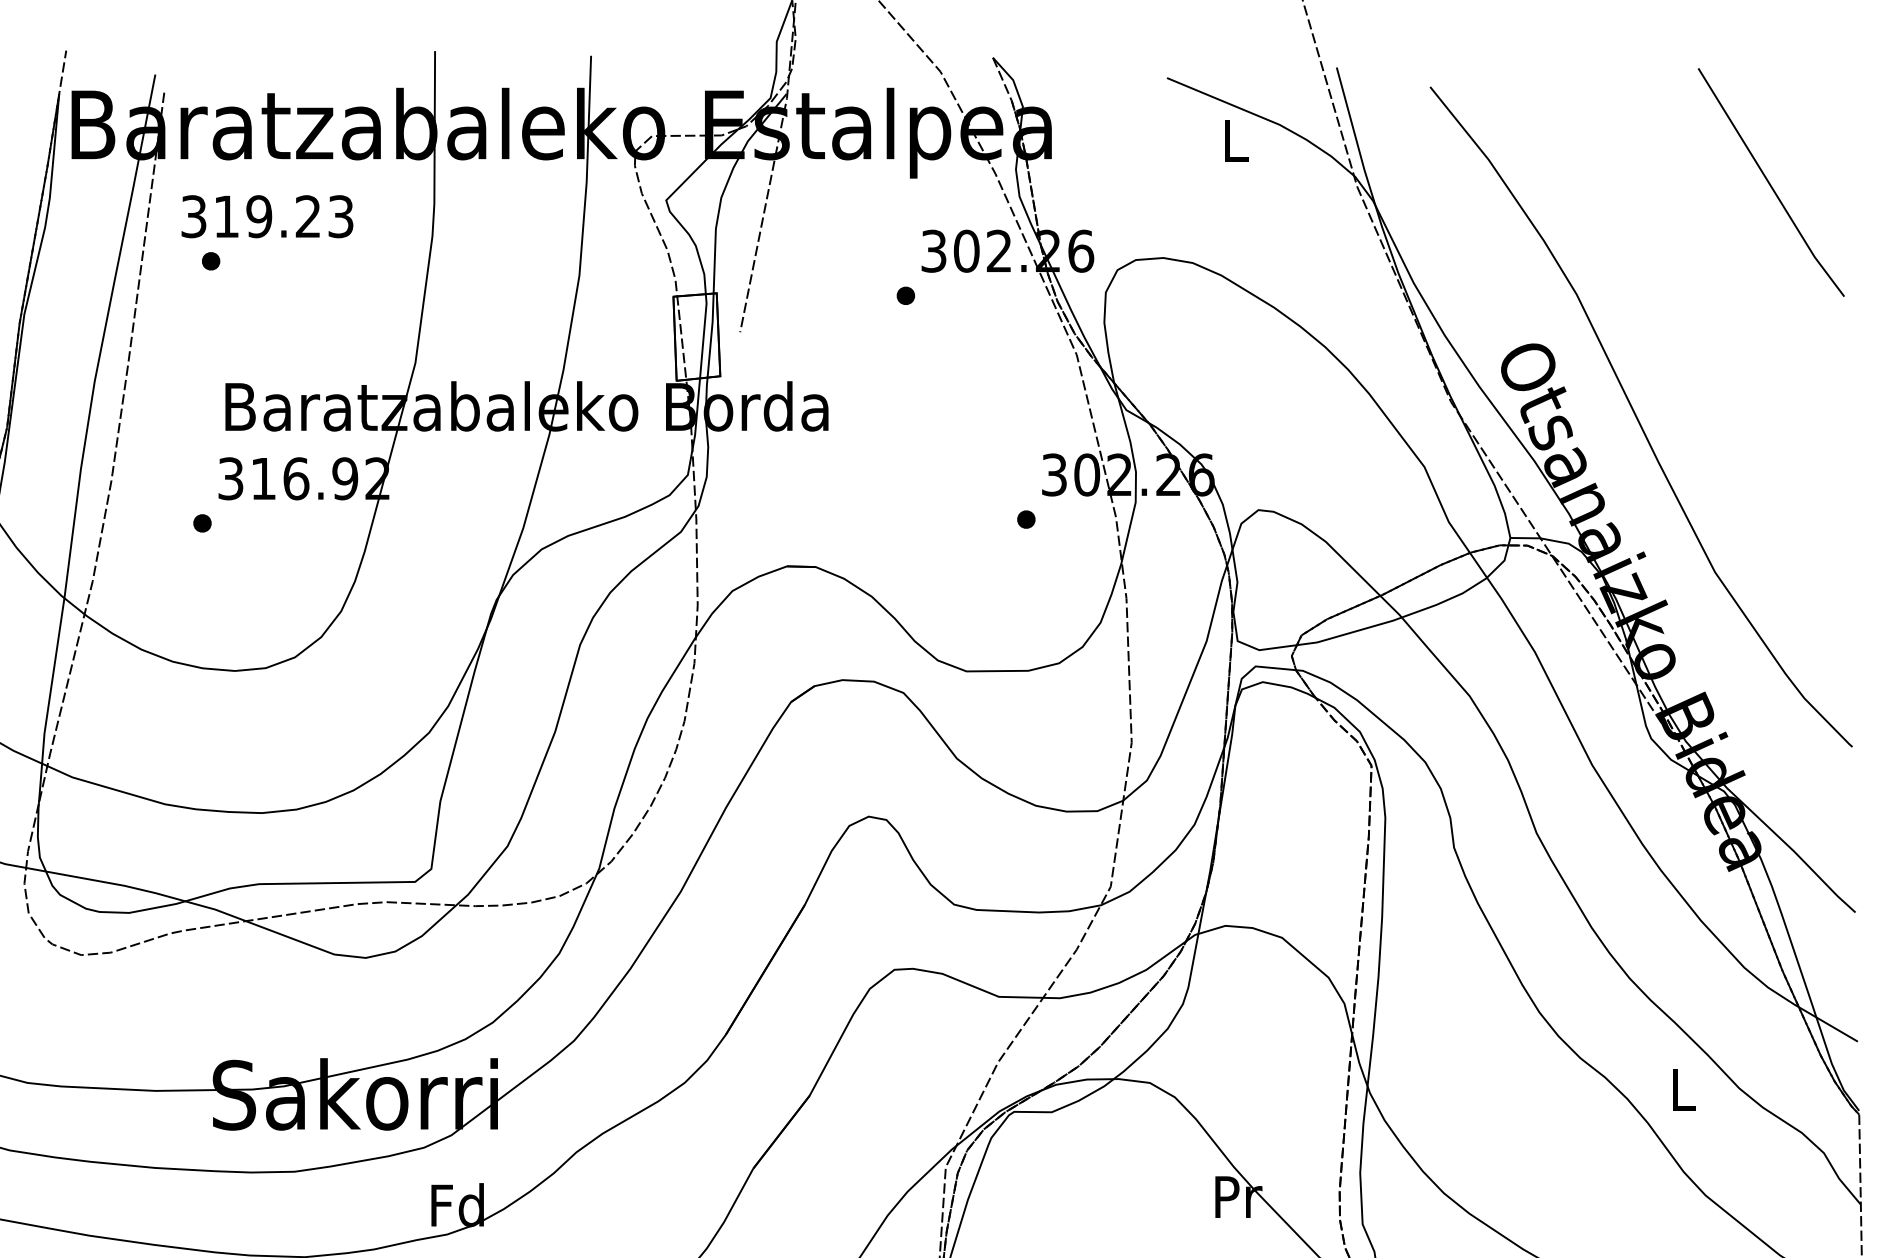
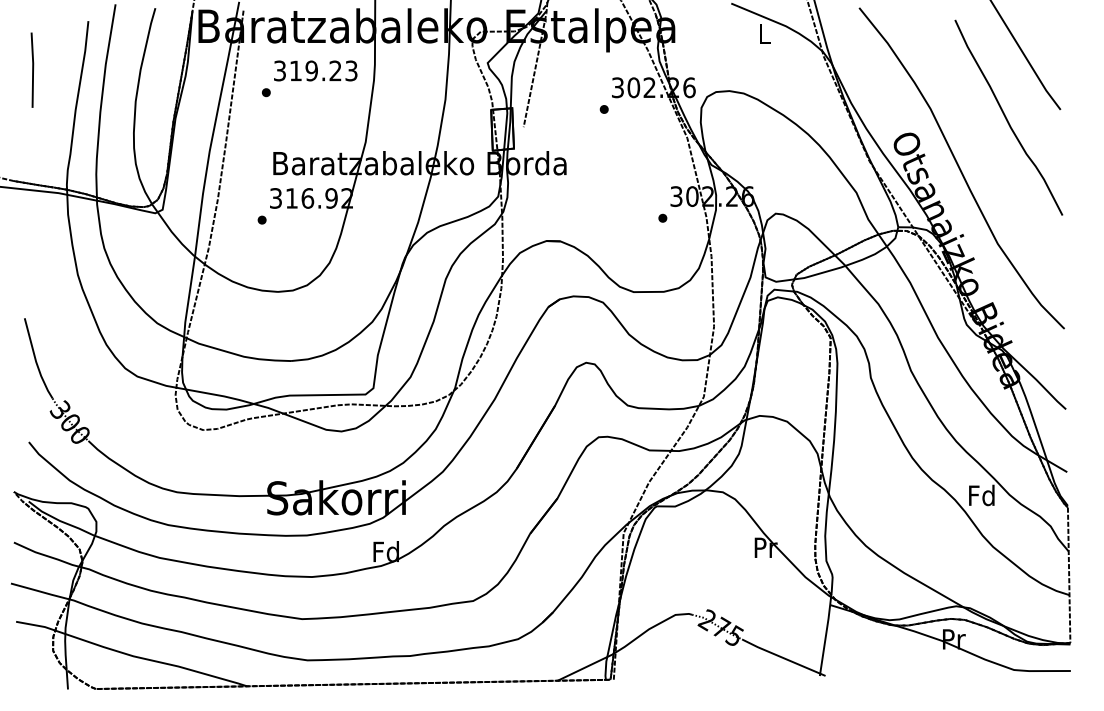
text: (266, 215) -> (315, 70), moved
curve: (1734, 314) -> (1007, 118), added
text: (1681, 1089) -> (981, 495), L -> Fd

